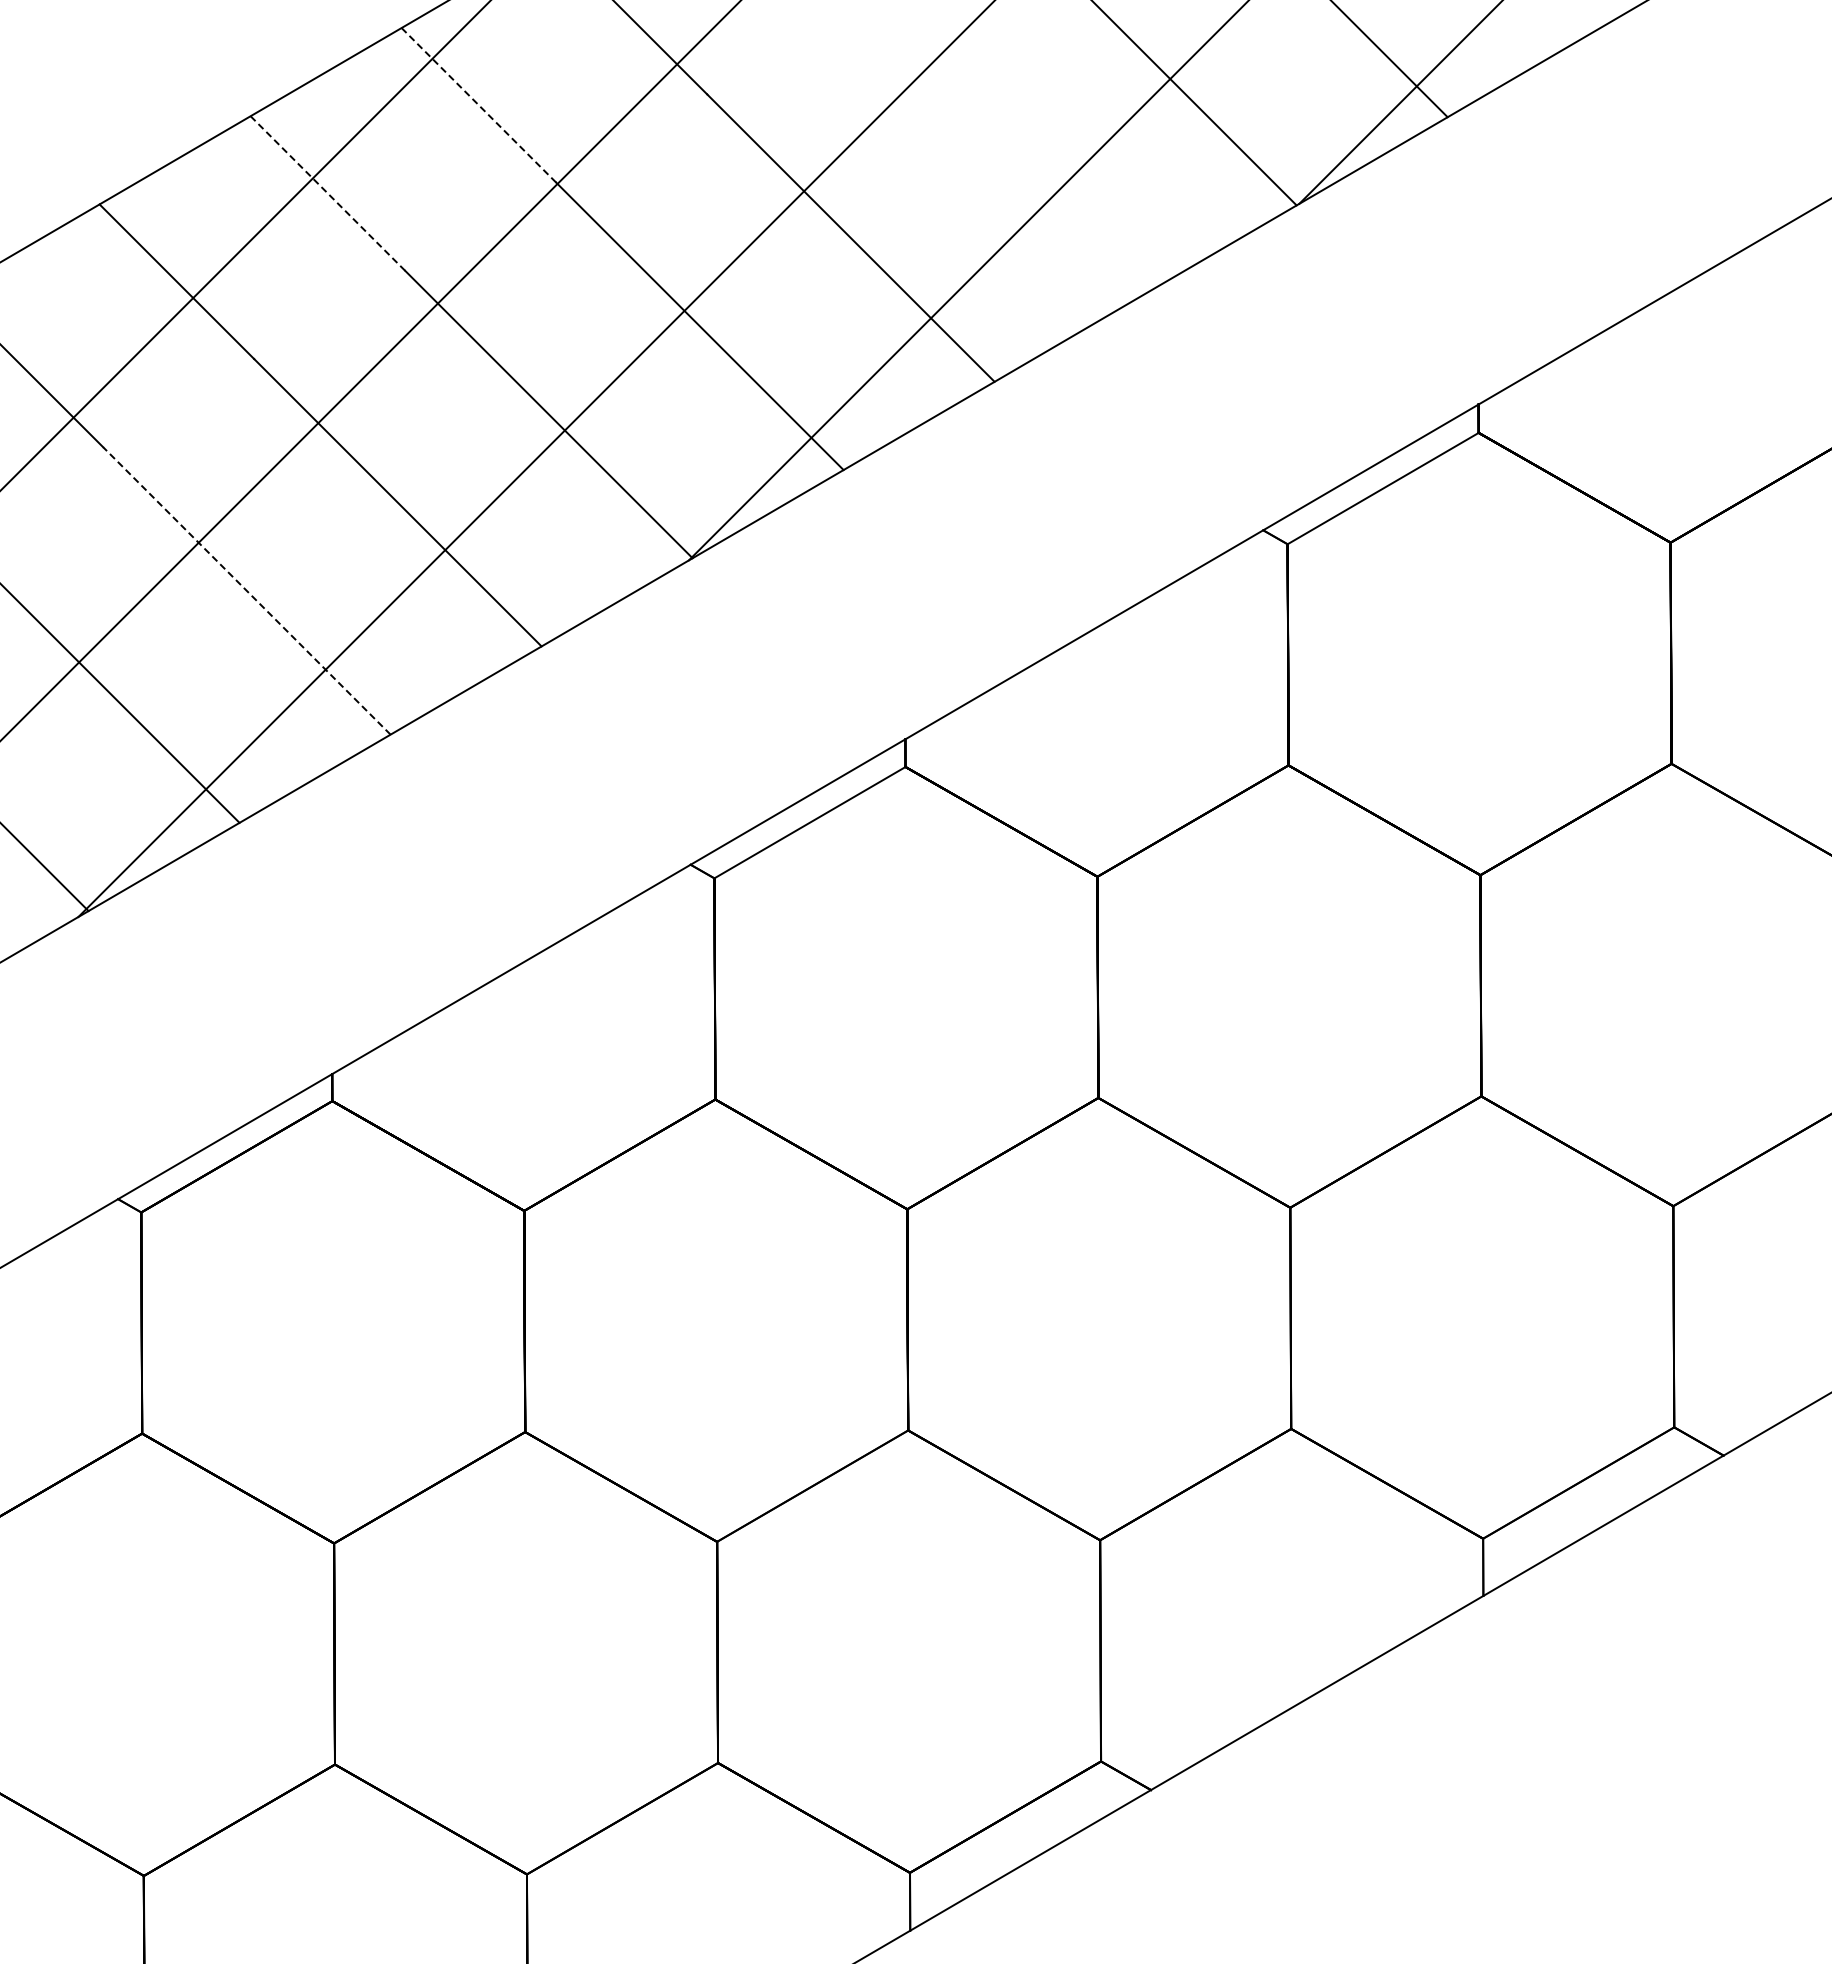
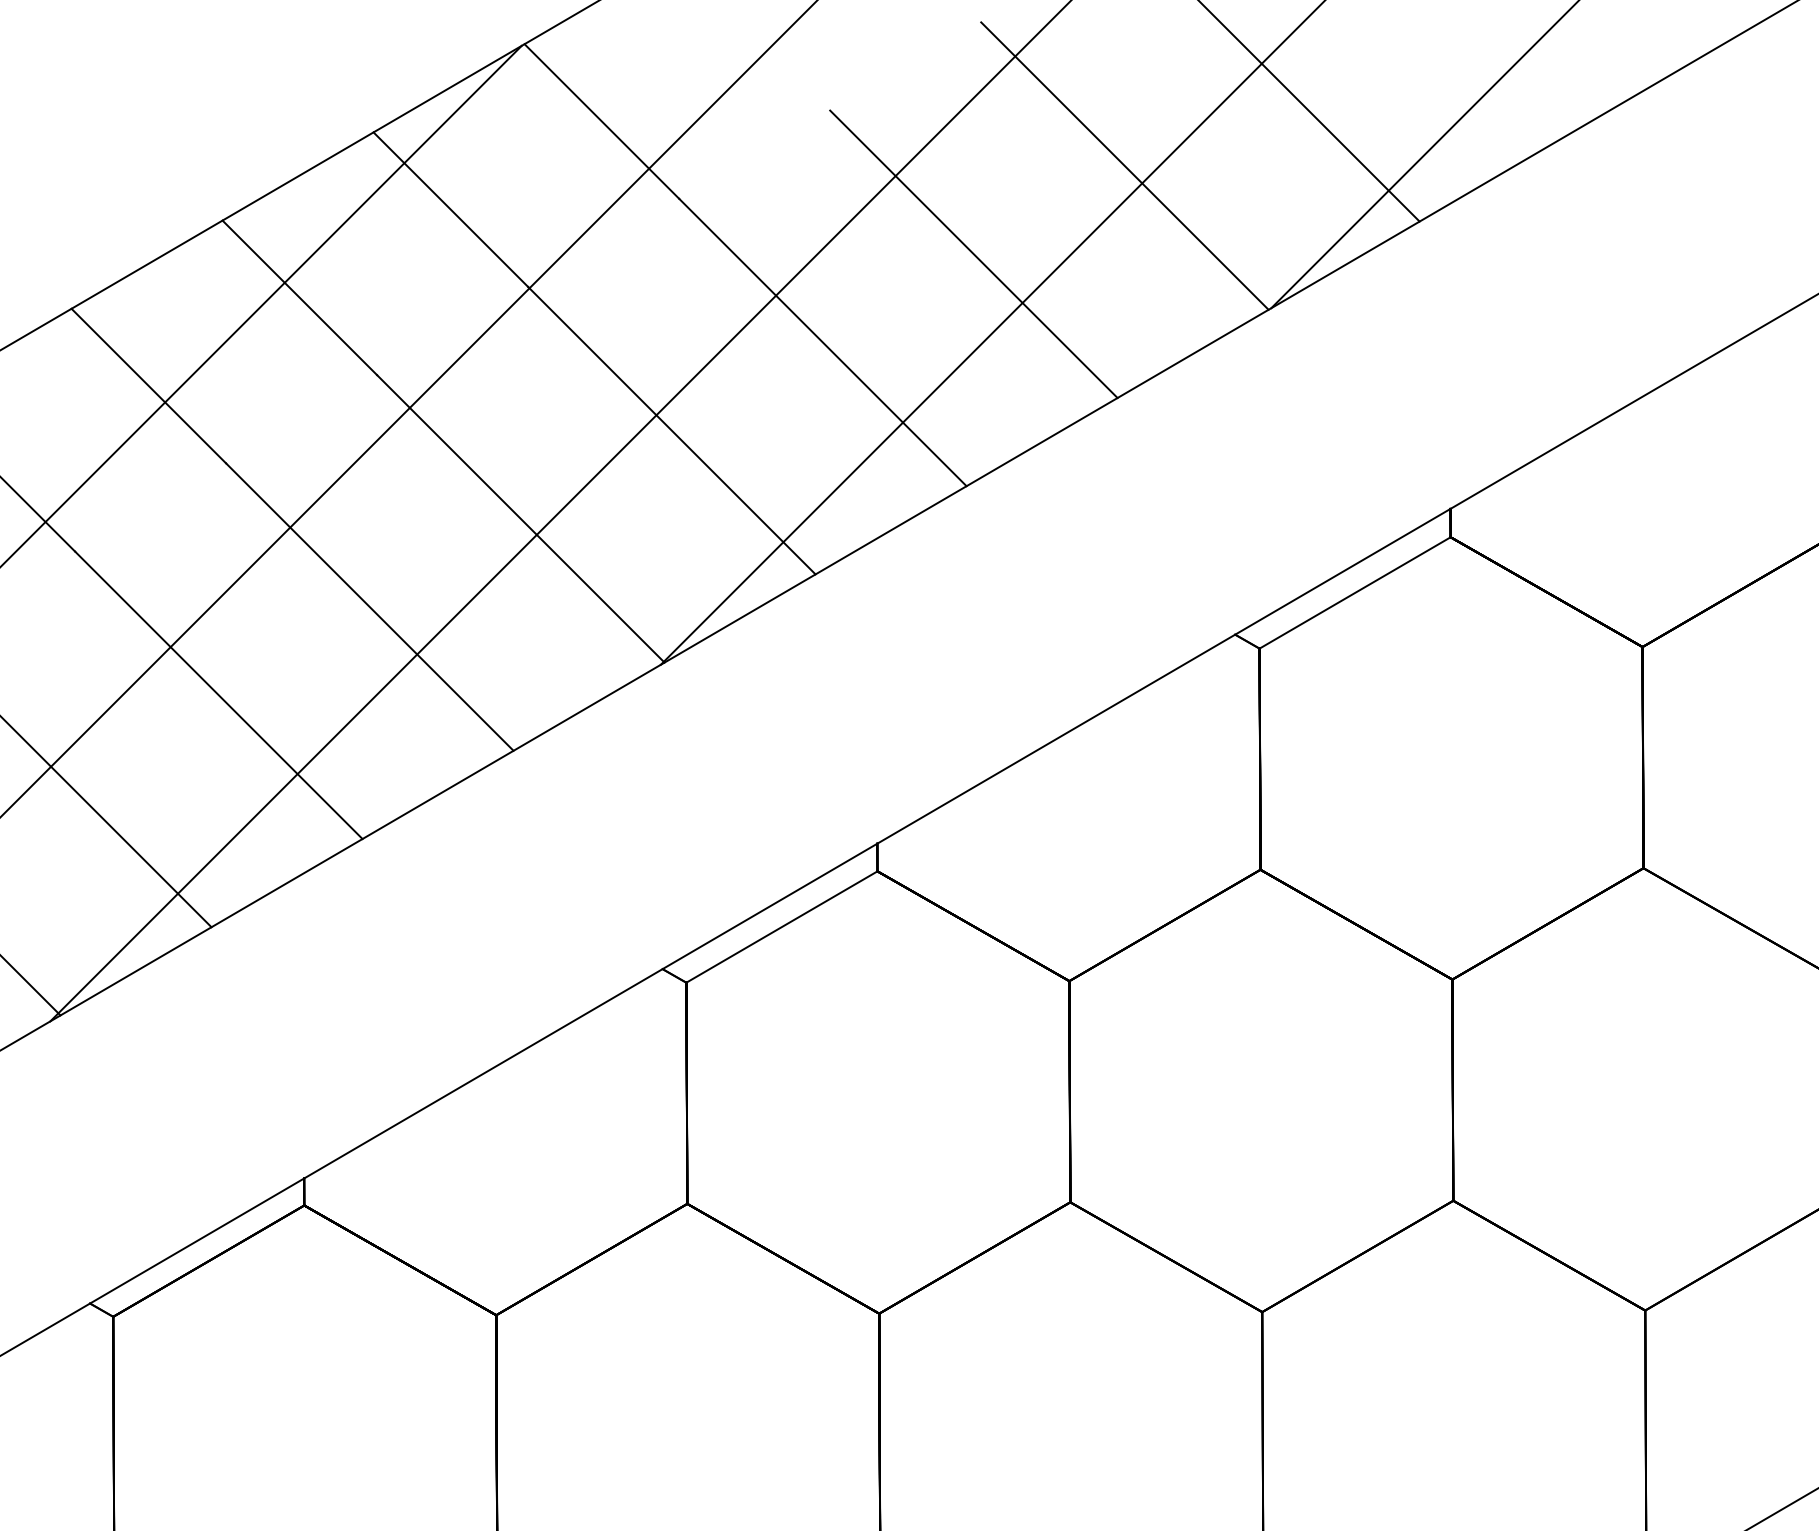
line: (478, 104) -> (450, 208), dashed -> solid
line: (1001, 149) -> (973, 253), added
line: (327, 193) -> (299, 297), dashed -> solid
line: (246, 590) -> (218, 694), dashed -> solid

